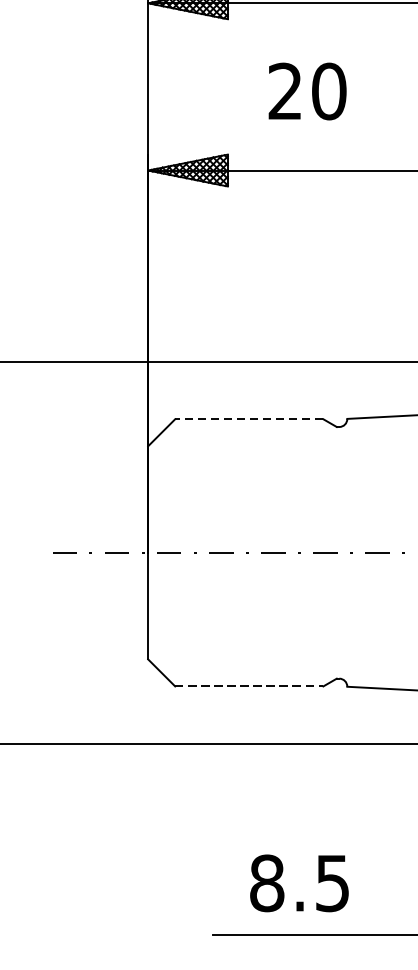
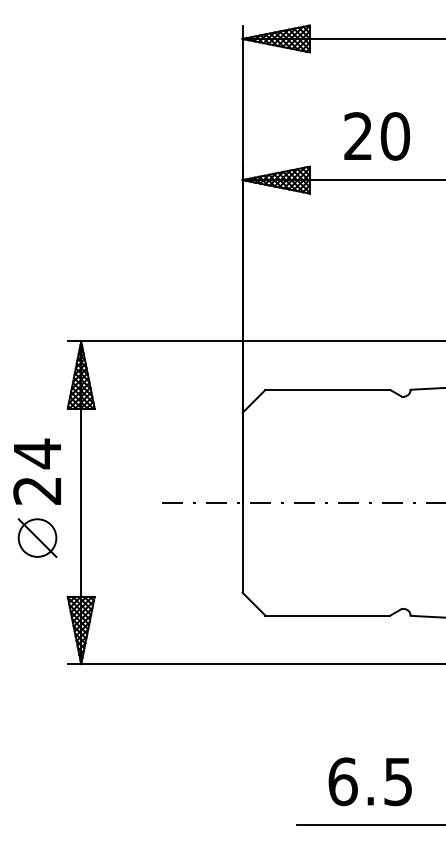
text: (306, 91) -> (376, 136), moved
line: (248, 419) -> (327, 390), dashed -> solid
line: (248, 686) -> (327, 615), dashed -> solid
text: (266, 883) -> (342, 781), 8.5 -> 6.5

